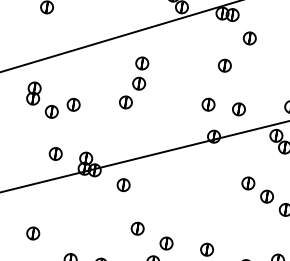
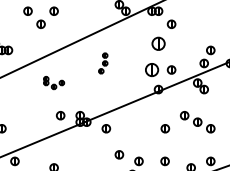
part: (224, 65) -> (158, 43), size x1.6
part: (134, 83) -> (103, 63), size x0.6
part: (52, 100) -> (53, 82), size x0.6
part: (207, 103) -> (151, 69), size x1.6
part: (215, 198) -> (165, 128), added

